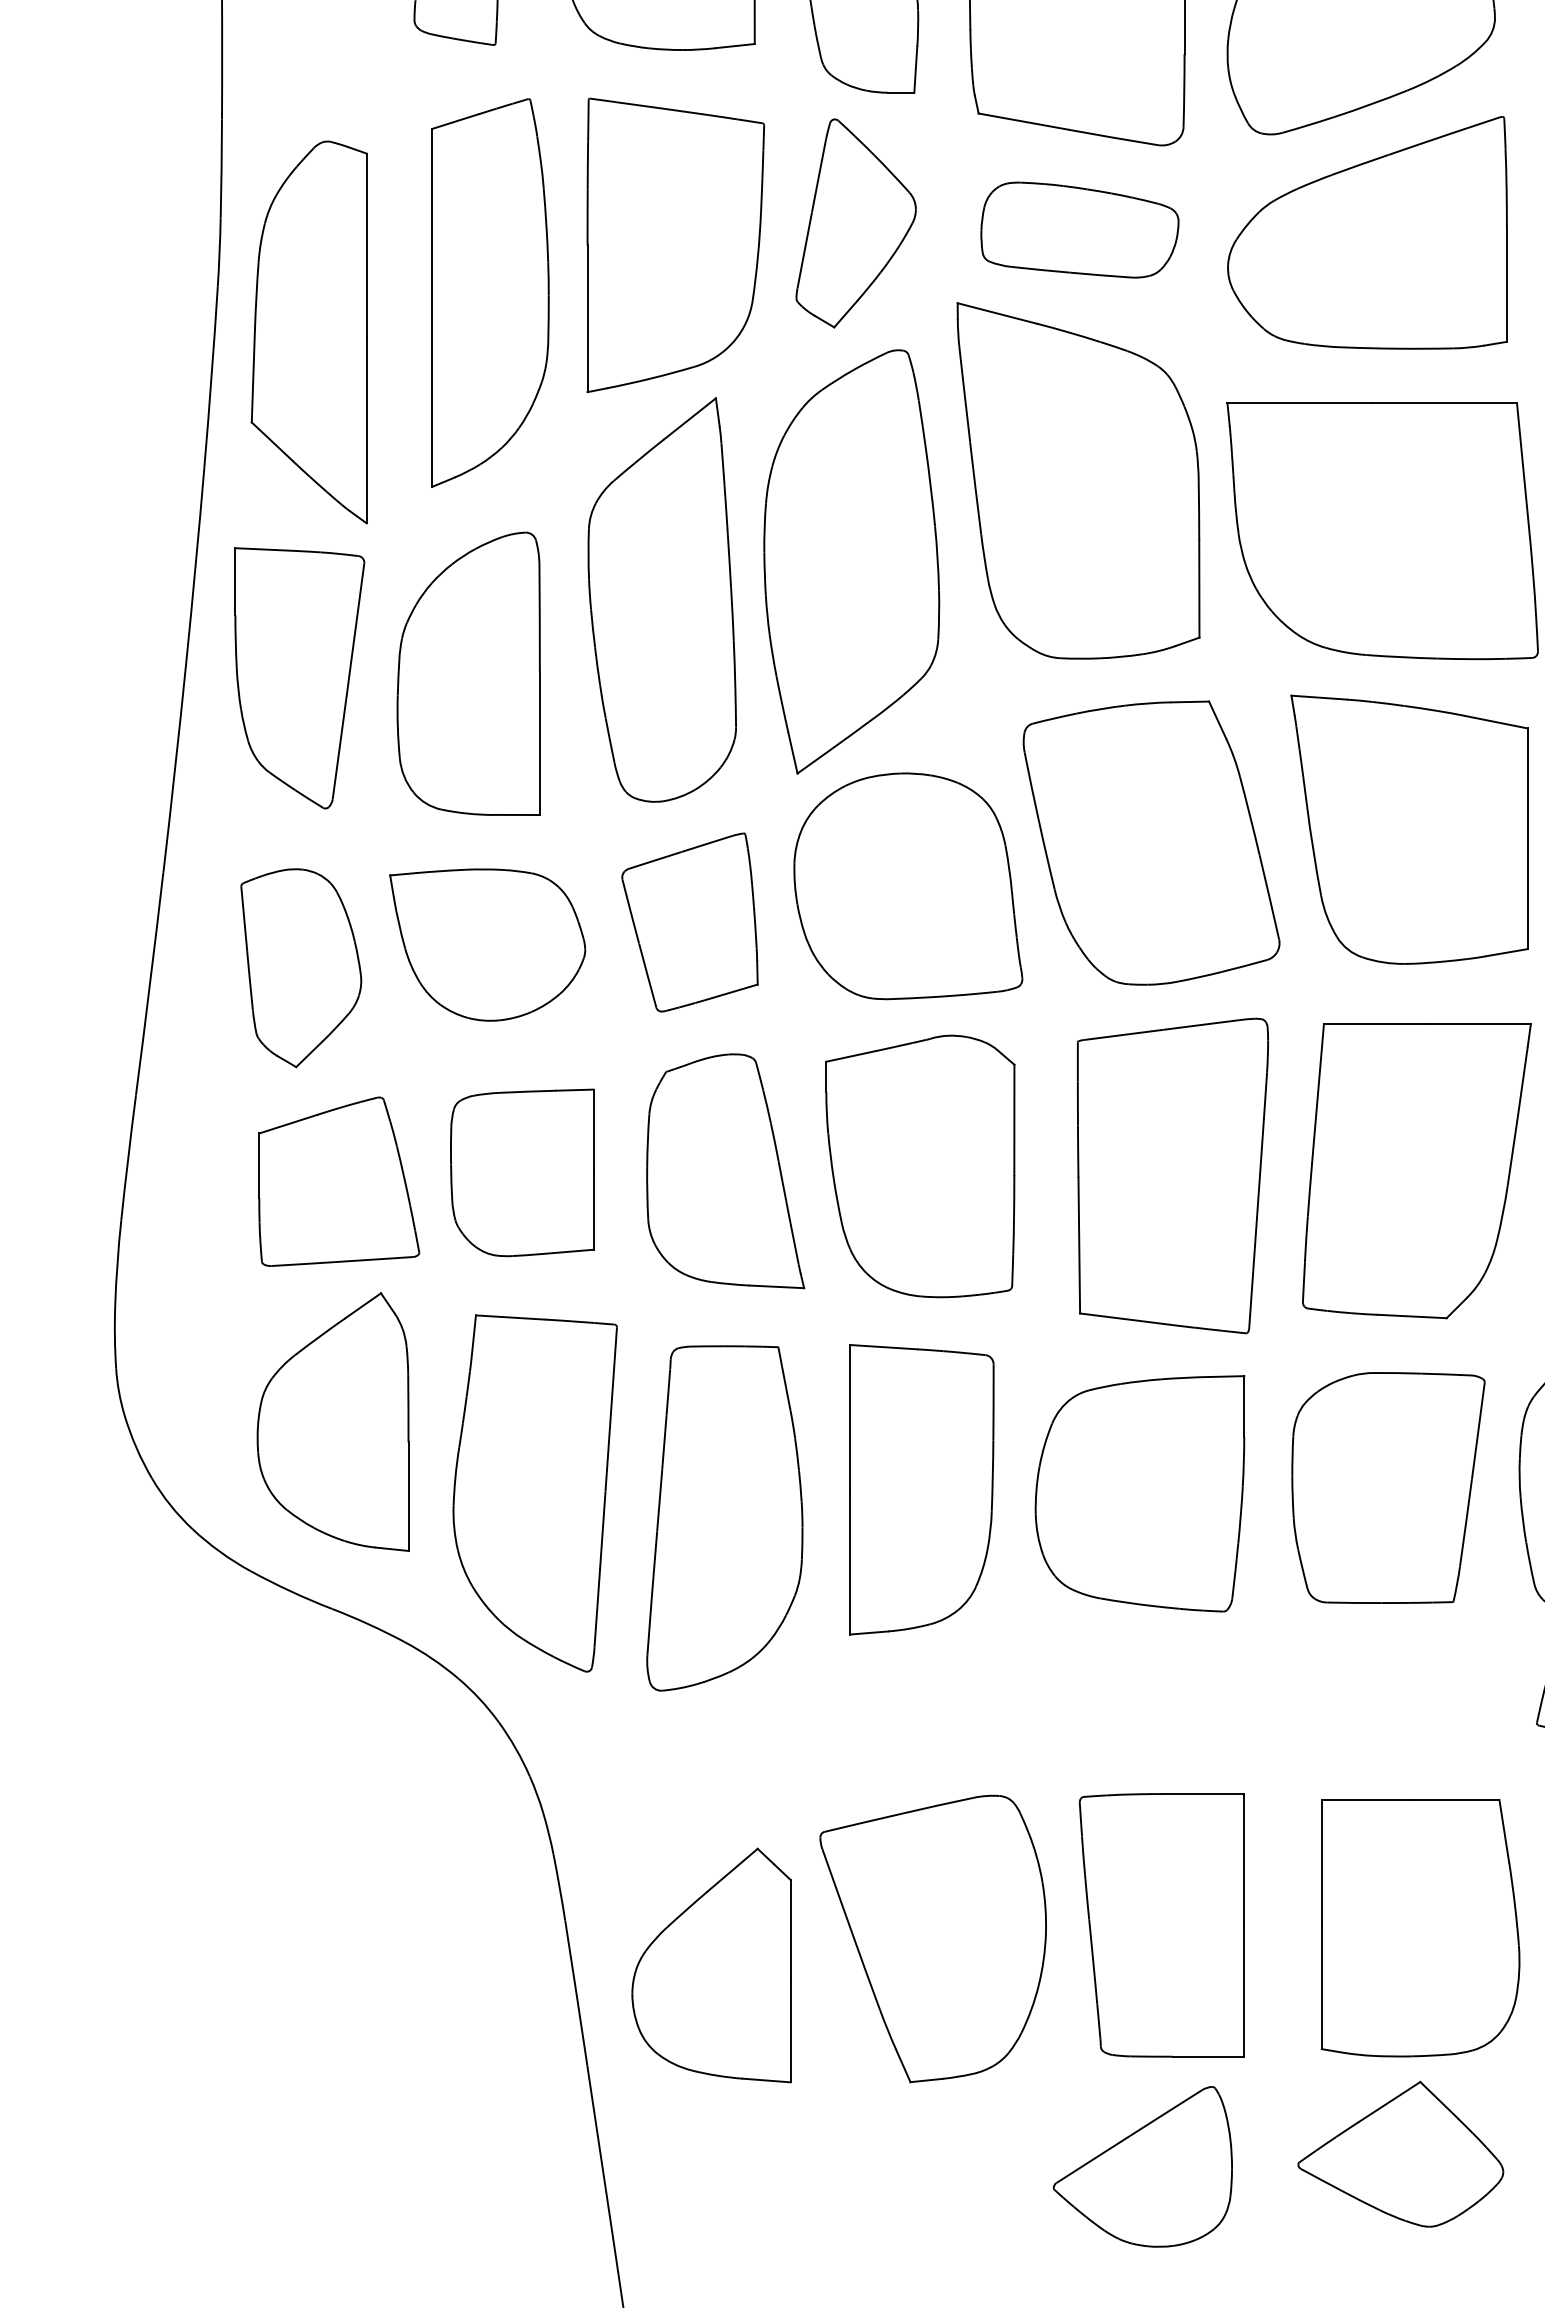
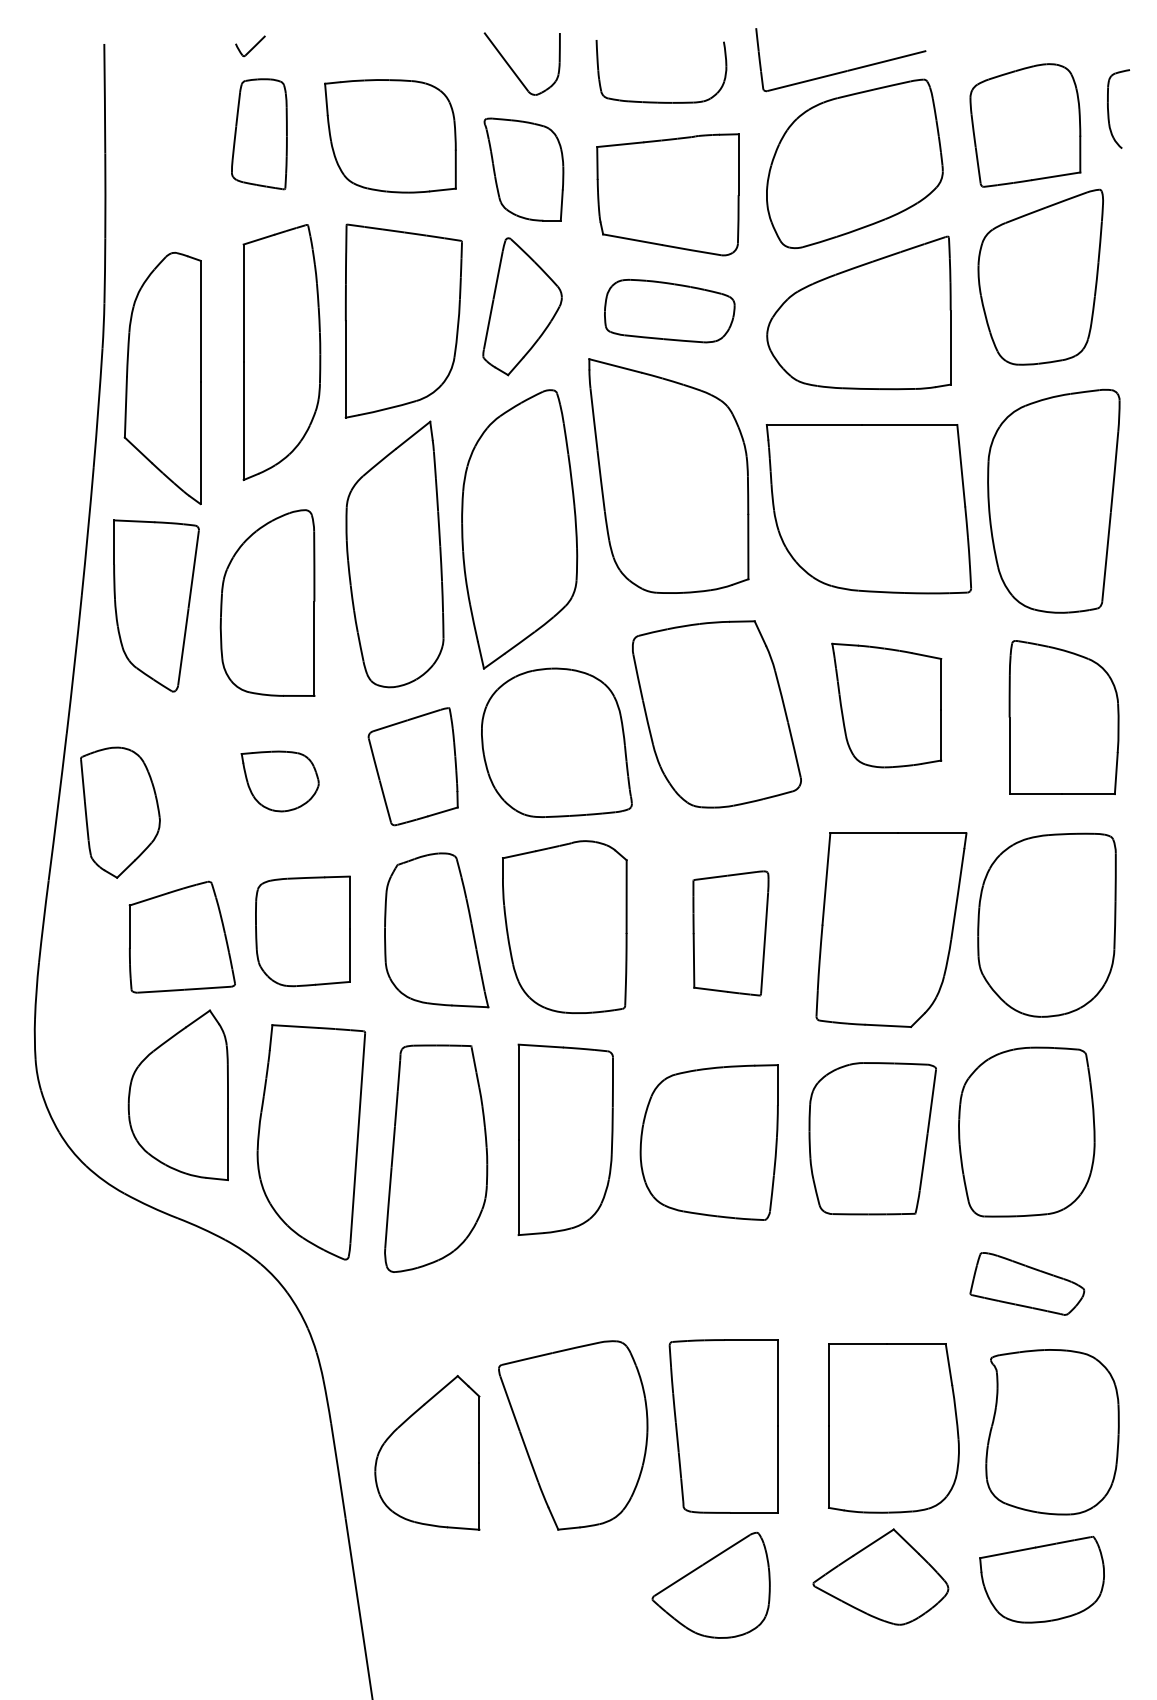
part: (1409, 829) -> (886, 705), size x0.7
part: (488, 945) -> (280, 781), size x0.6
part: (301, 967) -> (120, 812), moved
part: (1172, 1176) -> (730, 933), size x0.6

